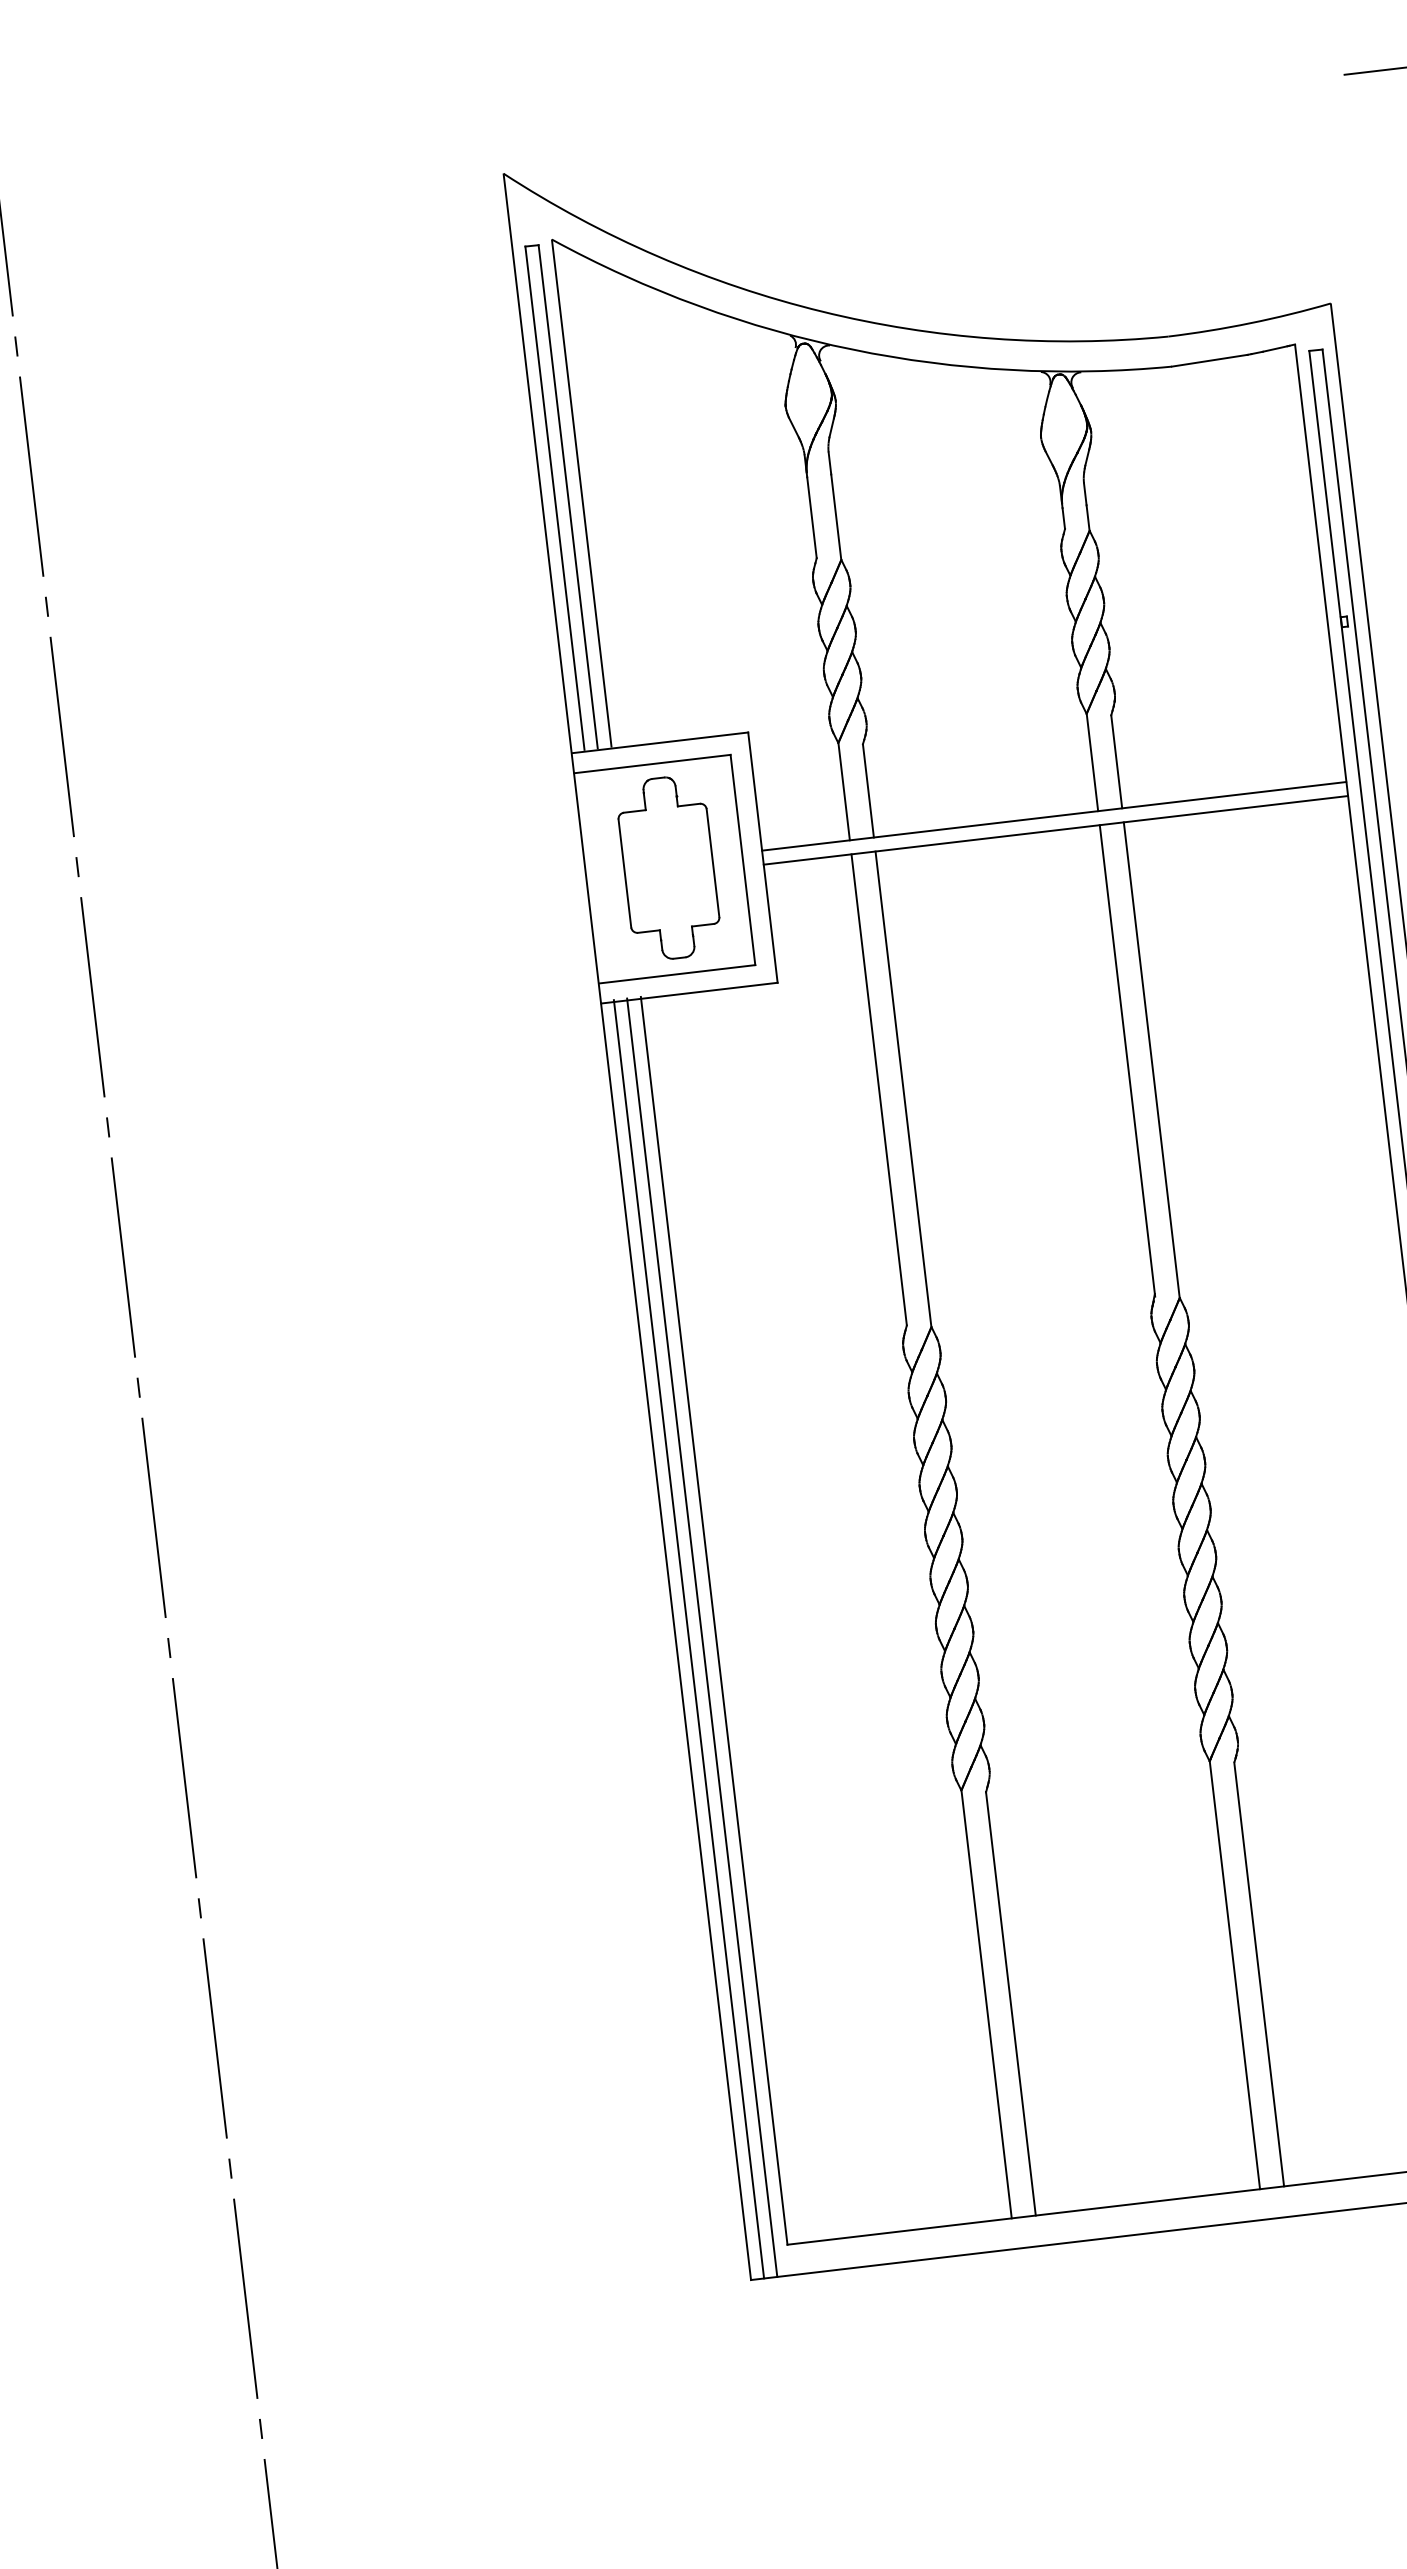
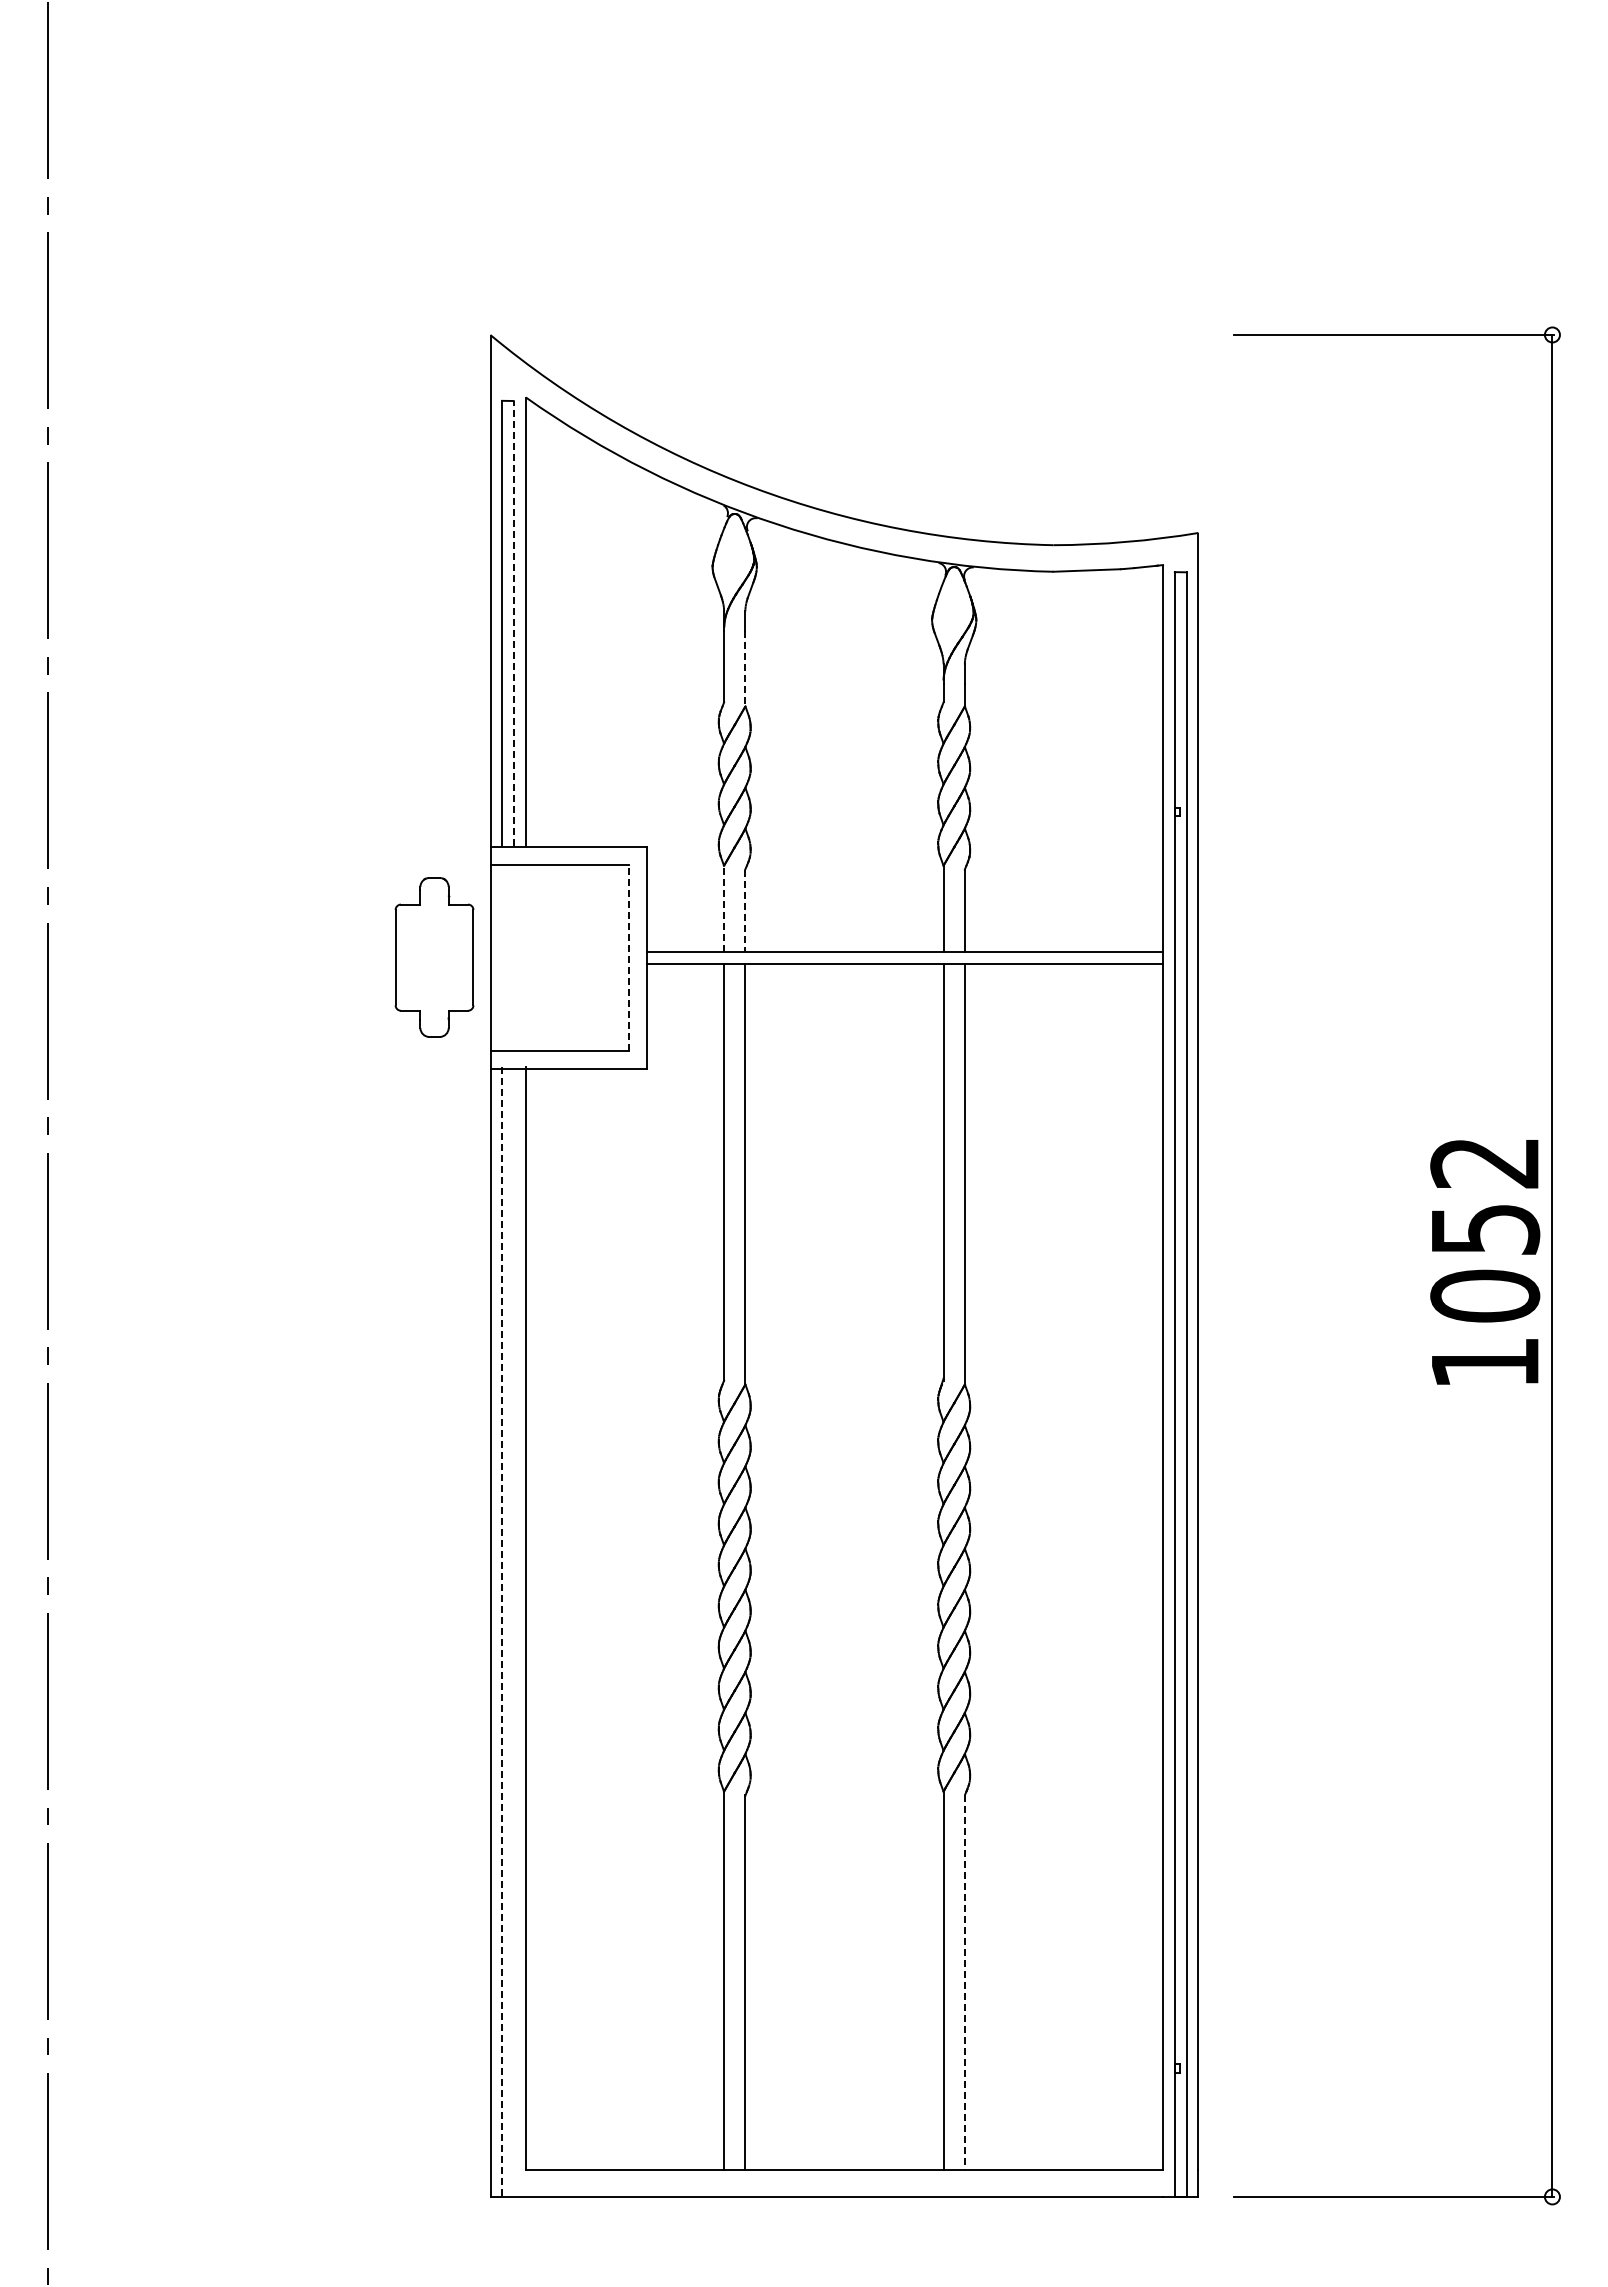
line: (567, 495) -> (513, 622), solid -> dashed
line: (836, 517) -> (745, 668), solid -> dashed
line: (844, 791) -> (724, 908), solid -> dashed
line: (868, 791) -> (745, 911), solid -> dashed
line: (742, 859) -> (628, 957), solid -> dashed
part: (668, 868) -> (434, 957), moved
line: (701, 1637) -> (513, 1631), removed
line: (689, 1638) -> (502, 1631), solid -> dashed
line: (1258, 1975) -> (964, 1983), solid -> dashed

